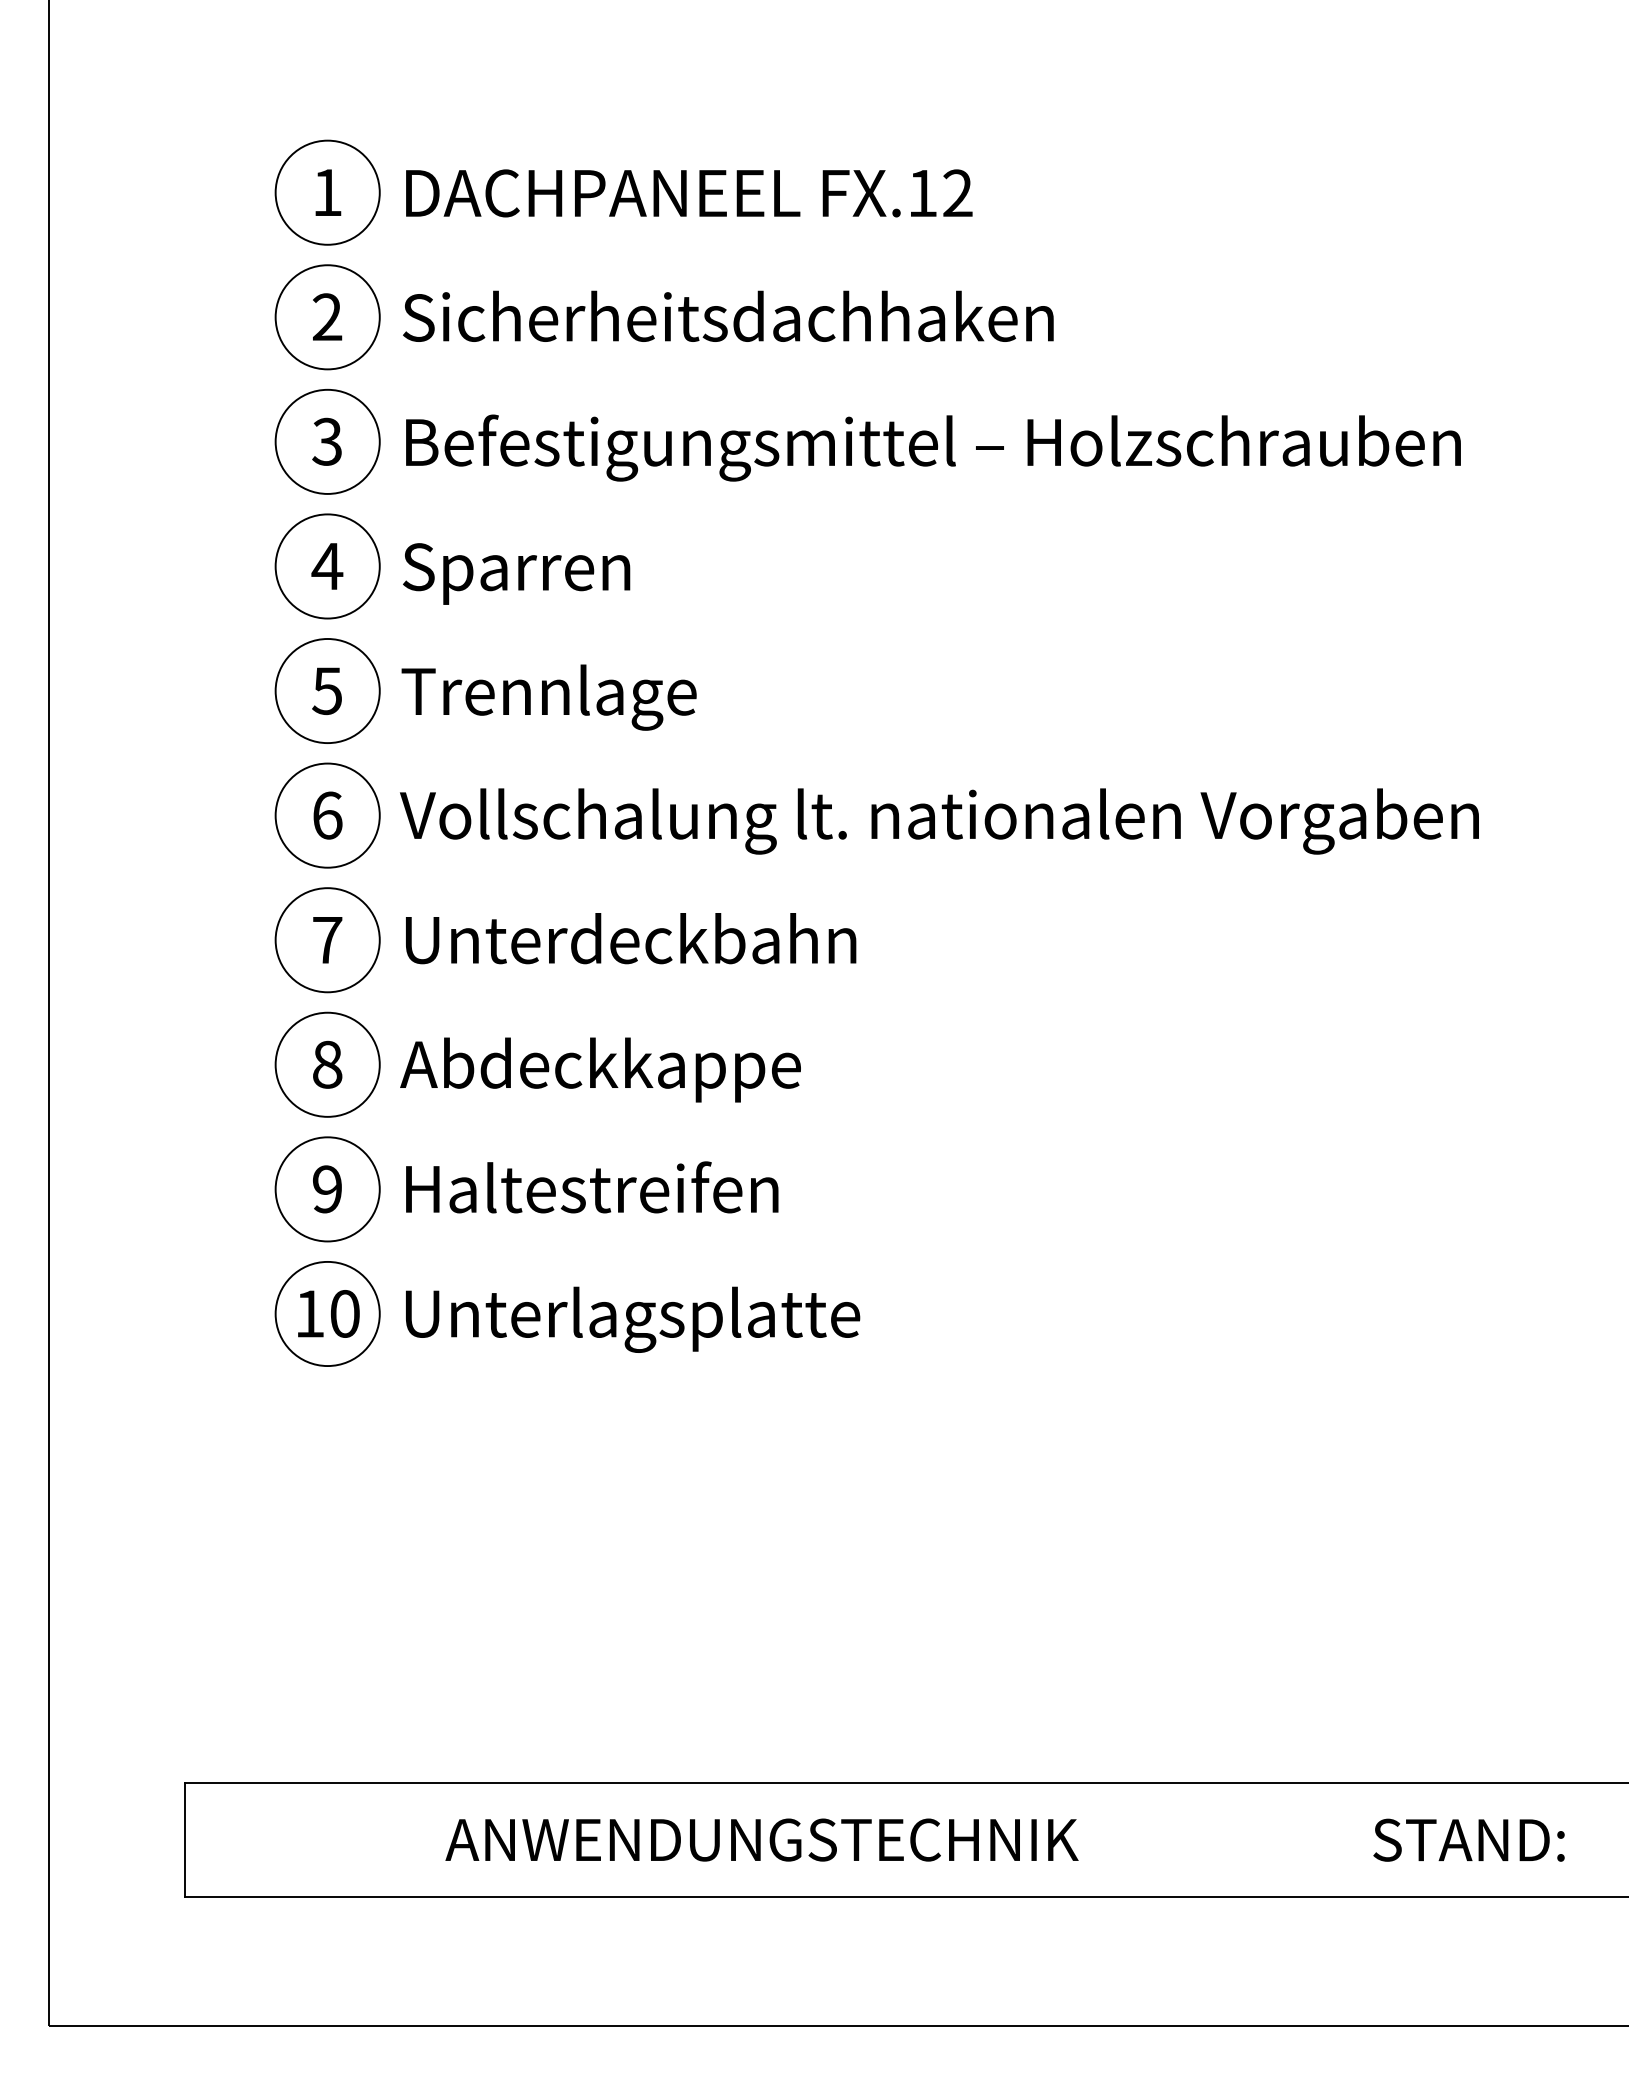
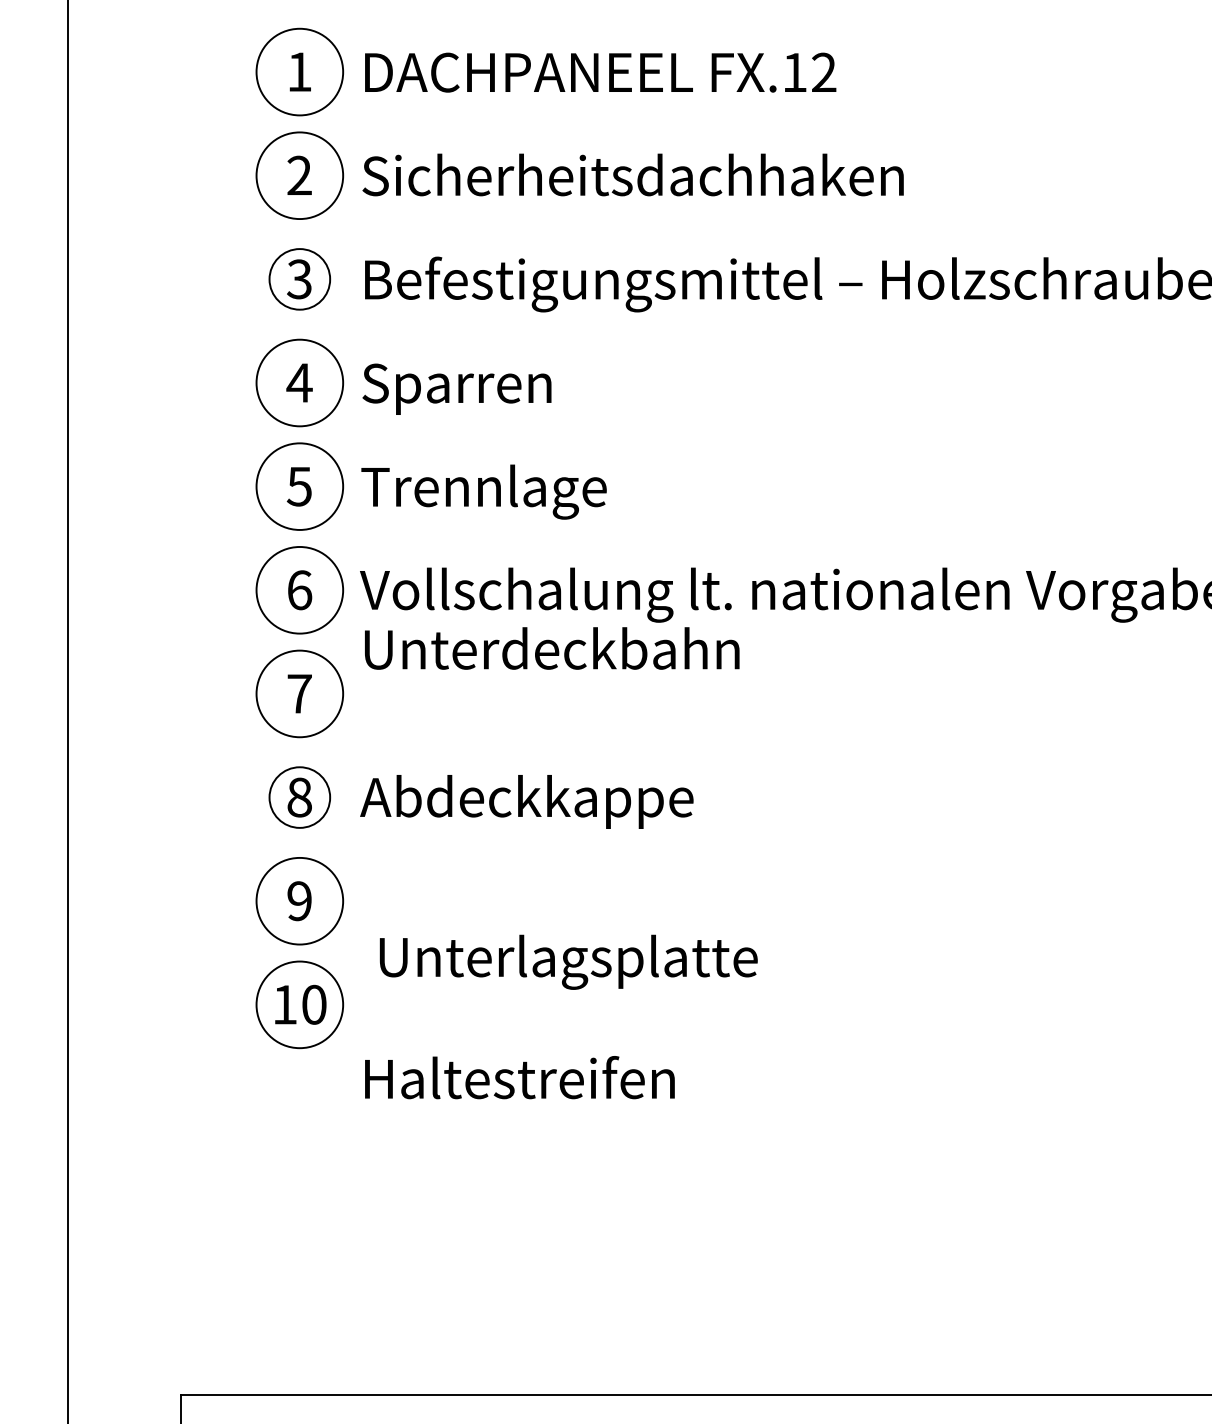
circle: (327, 441) -> (299, 279), size x0.7
text: (631, 938) -> (552, 648), moved
circle: (327, 1064) -> (299, 797), size x0.7
text: (592, 1187) -> (520, 1077), moved
text: (633, 1319) -> (569, 962), moved

